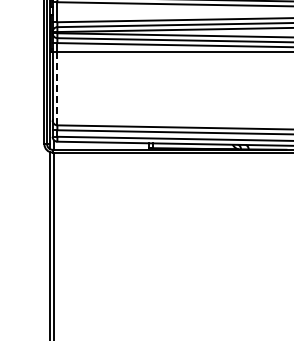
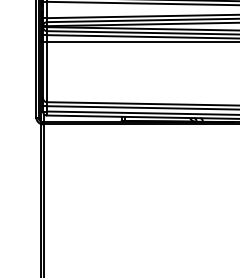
line: (57, 88) -> (47, 72), dashed -> solid

